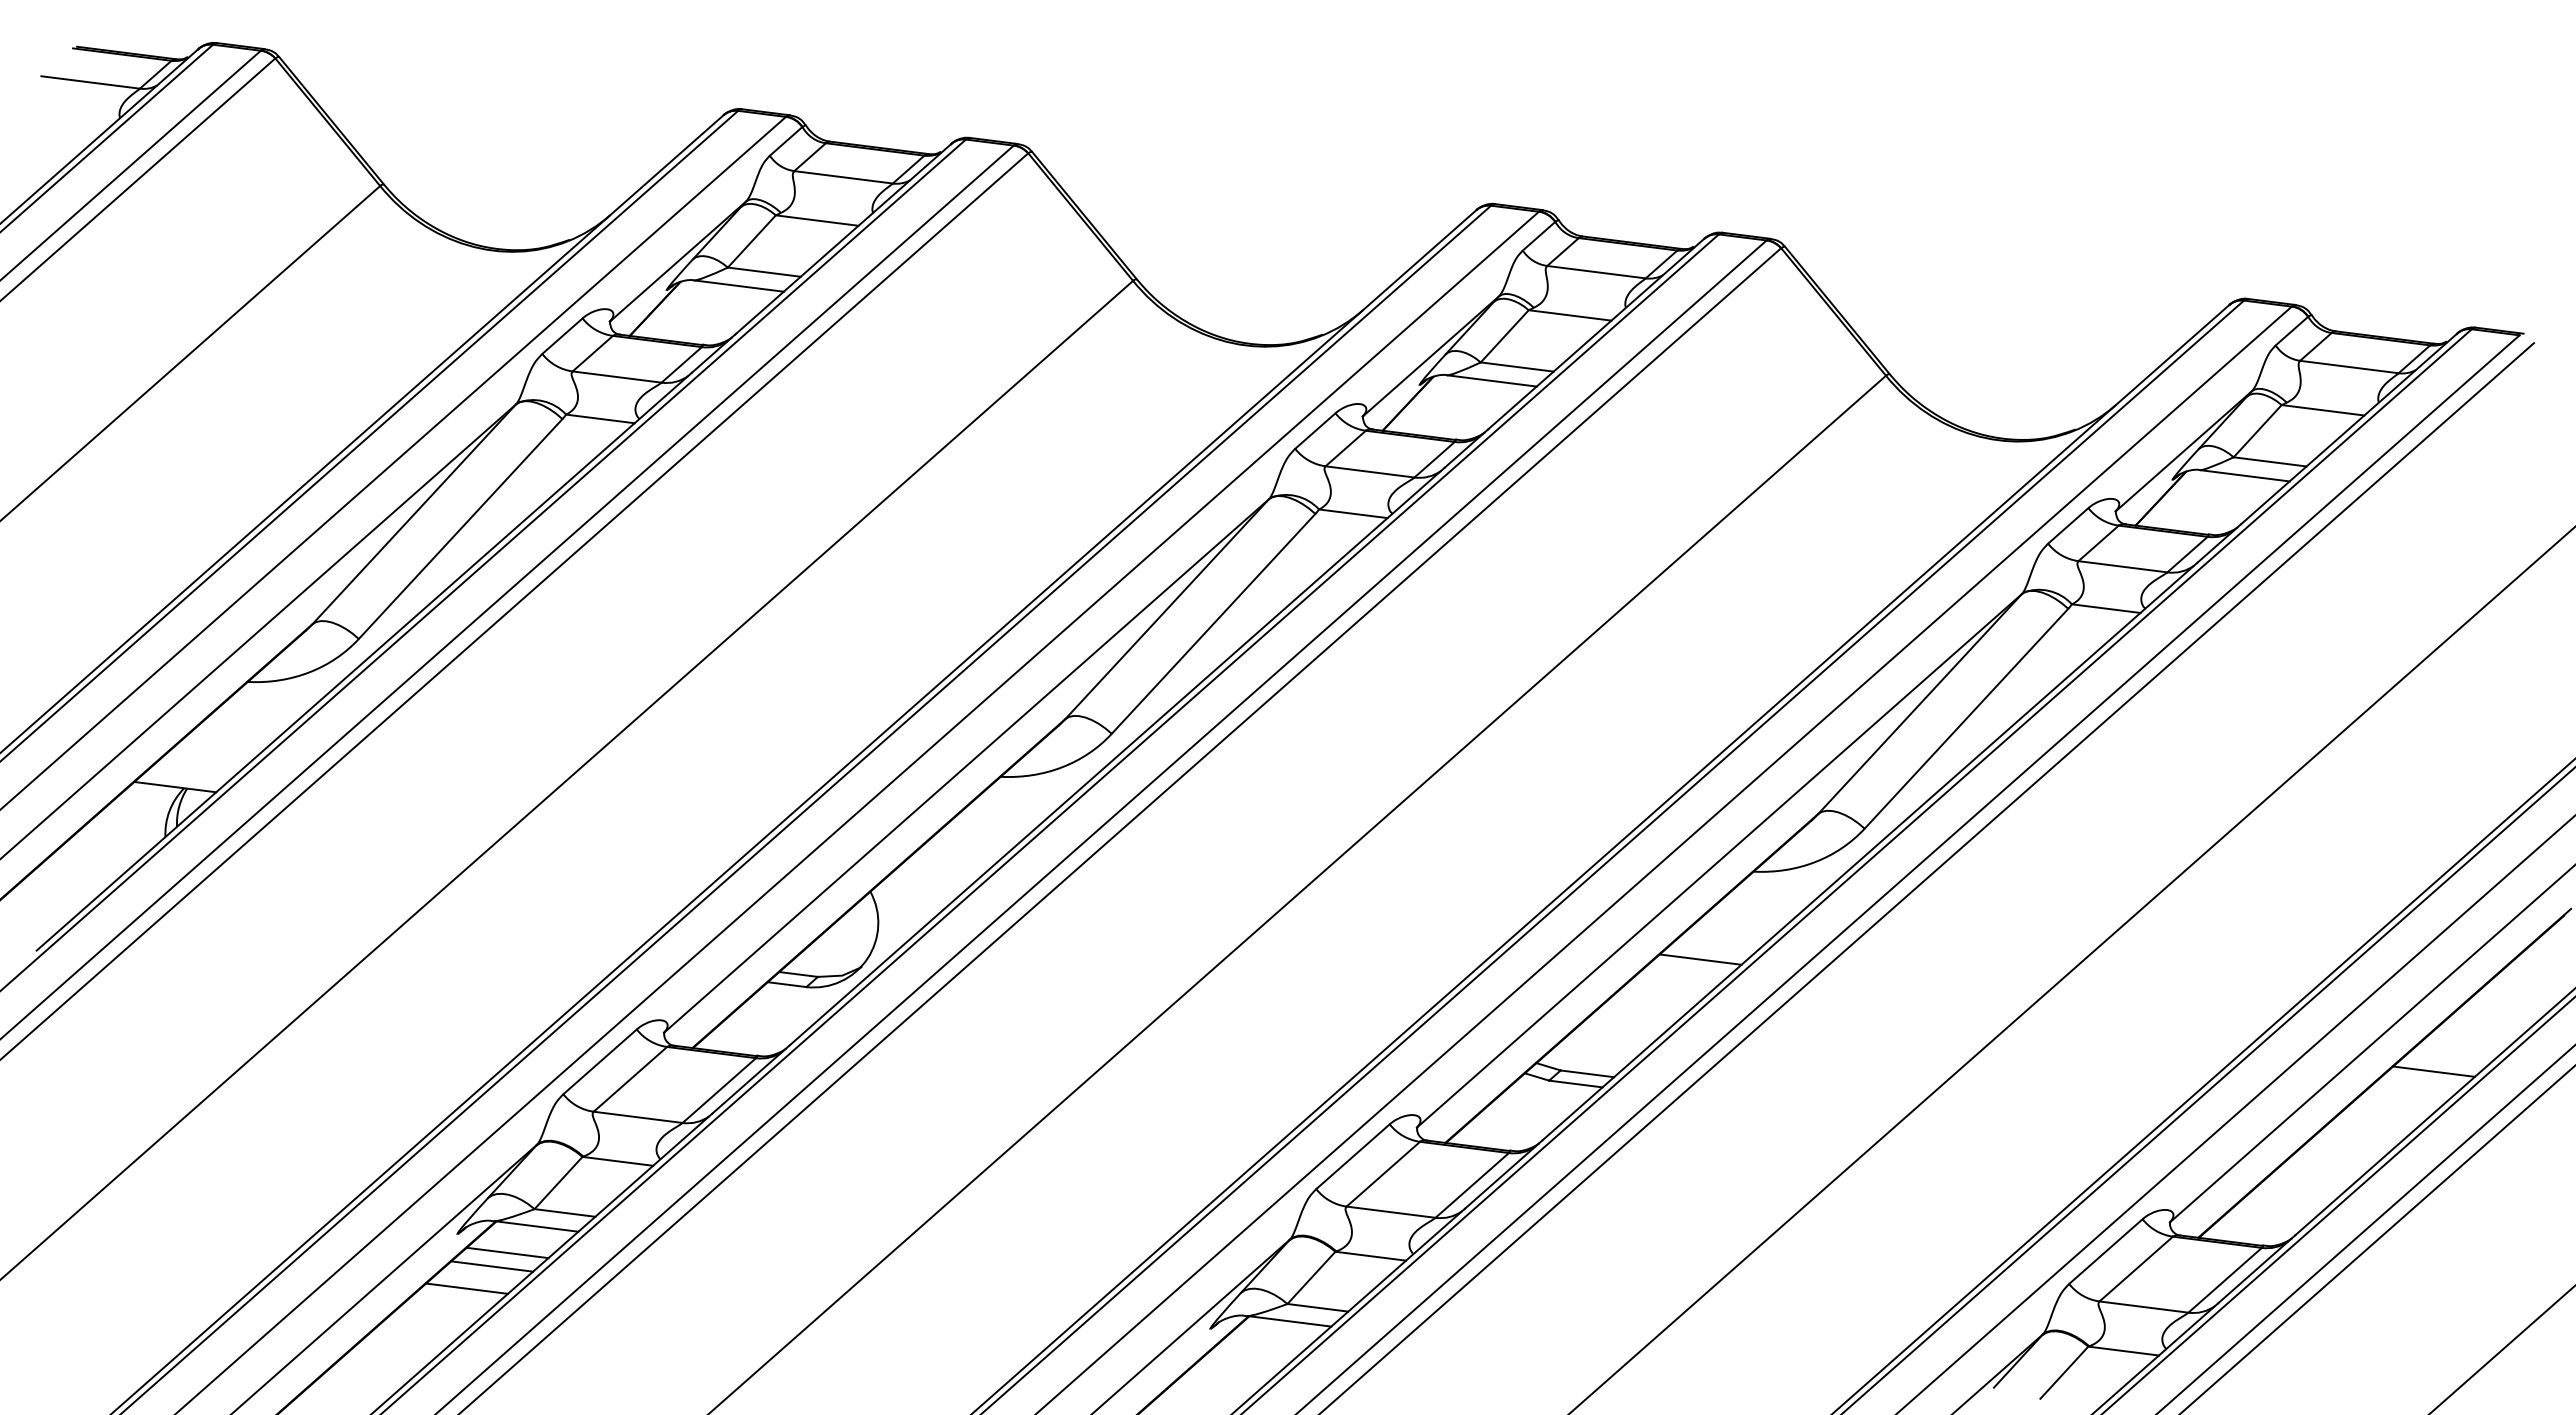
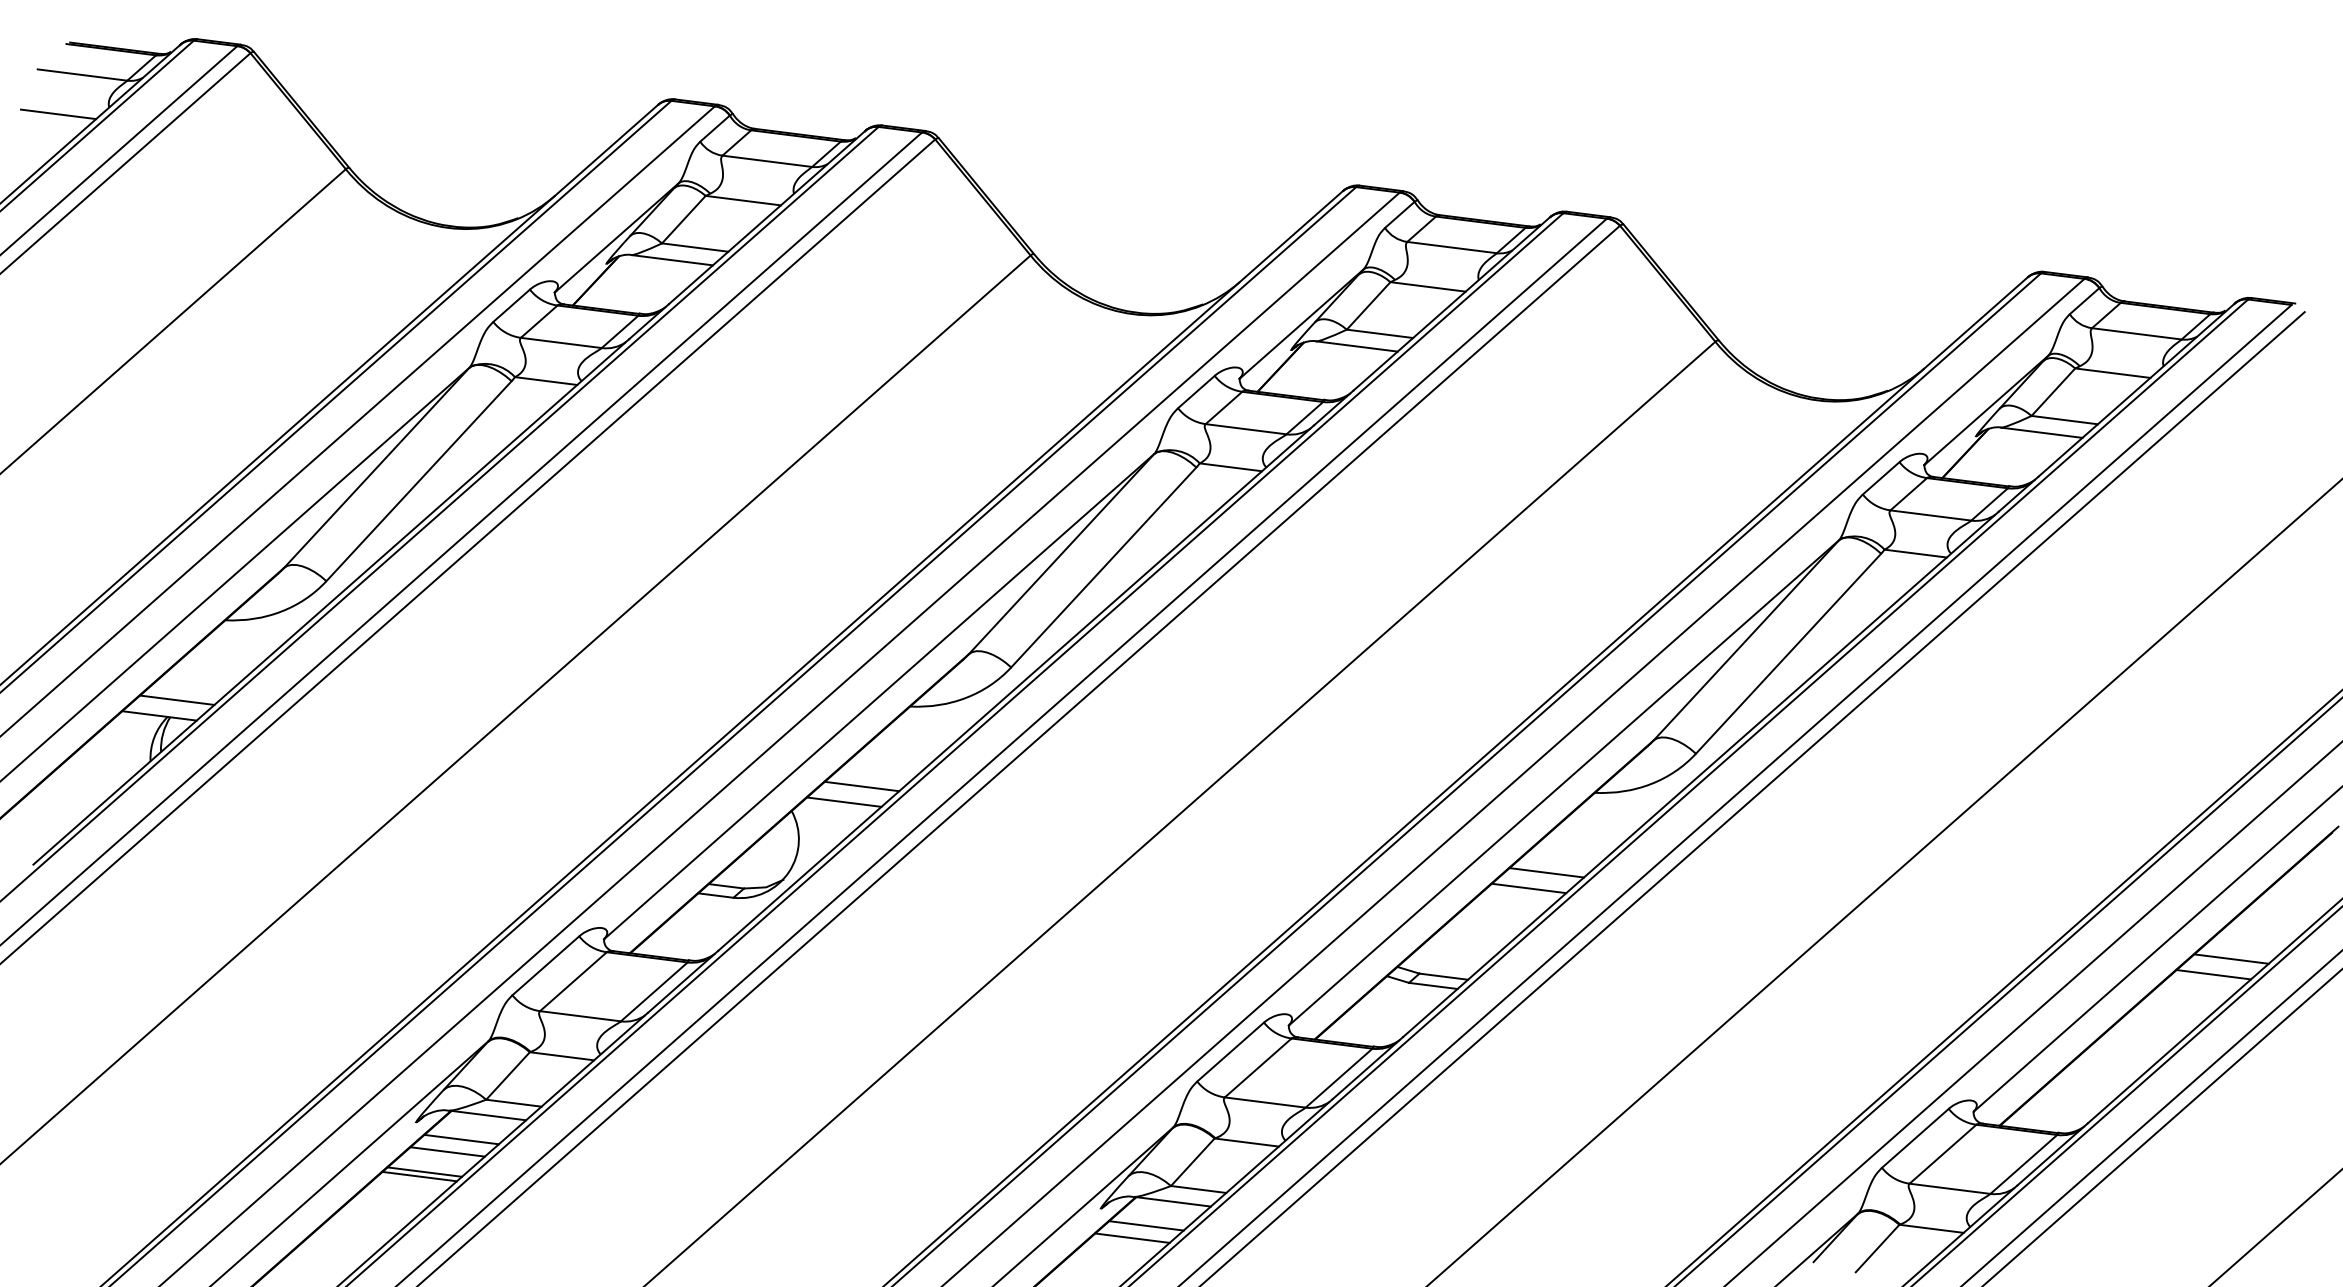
line: (63, 125) -> (57, 114), added
line: (194, 769) -> (176, 699), added
line: (947, 864) -> (861, 786), added
line: (928, 881) -> (844, 801), added
line: (1681, 976) -> (1529, 888), added
line: (2453, 1054) -> (2231, 959), added
line: (461, 1293) -> (419, 1176), added
line: (1260, 1347) -> (1146, 1225), added
line: (1245, 1361) -> (1132, 1238), added

